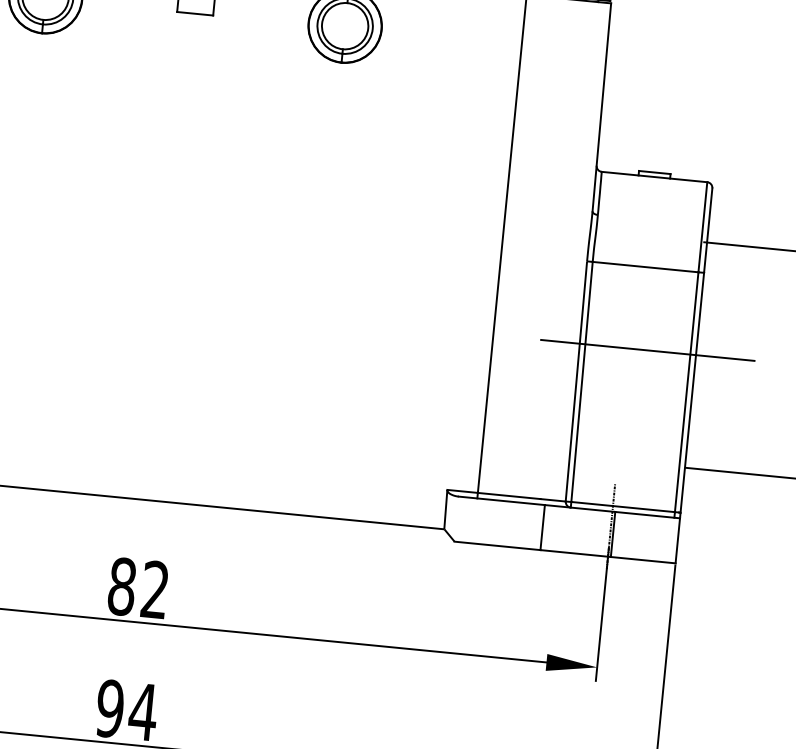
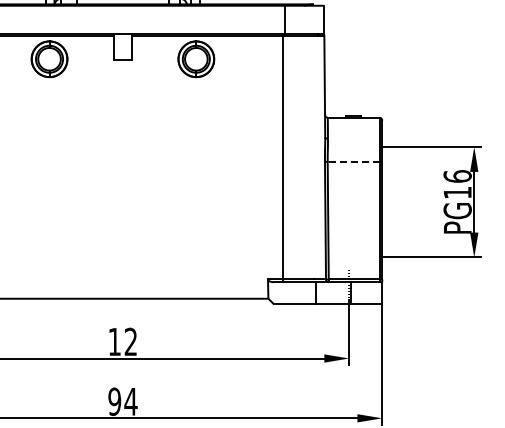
line: (645, 266) -> (353, 161), solid -> dashed
line: (647, 350) -> (358, 202), removed
text: (121, 585) -> (114, 341), 82 -> 12

